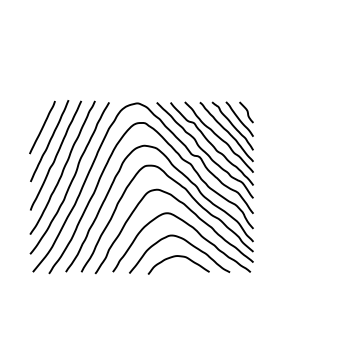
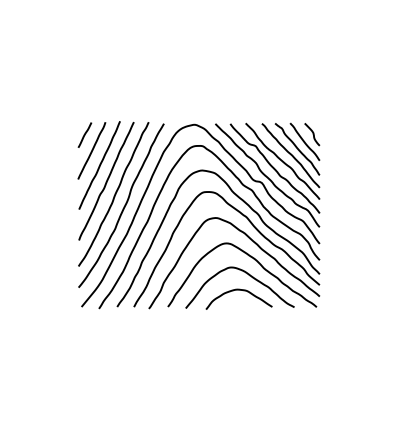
line: (35, 112) -> (84, 134), added

